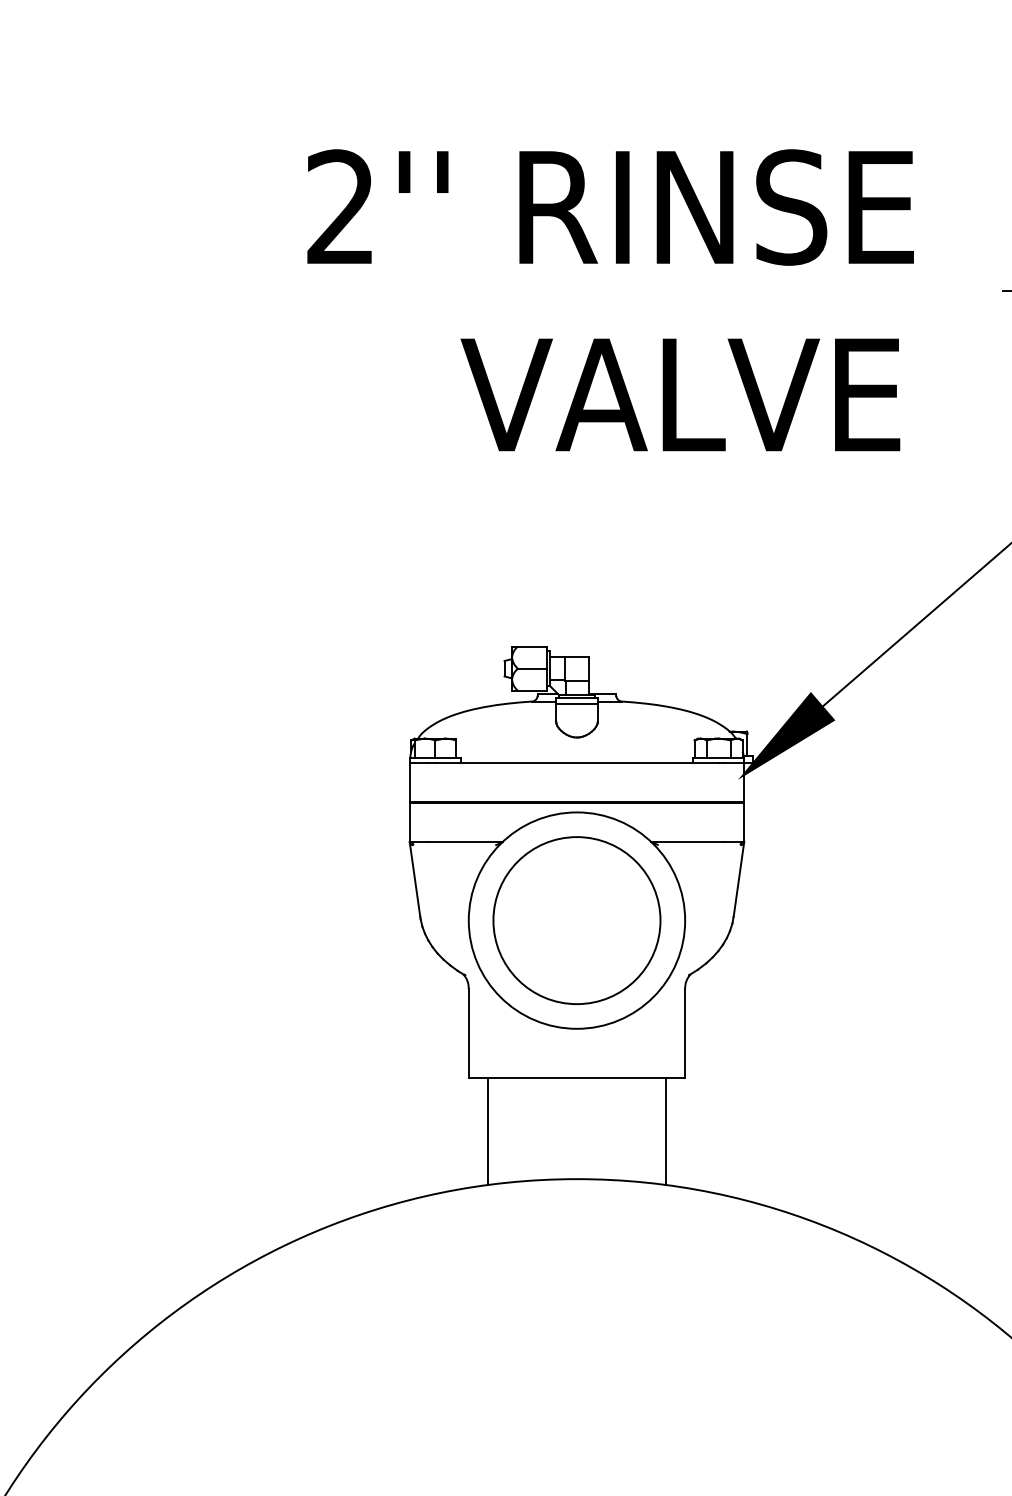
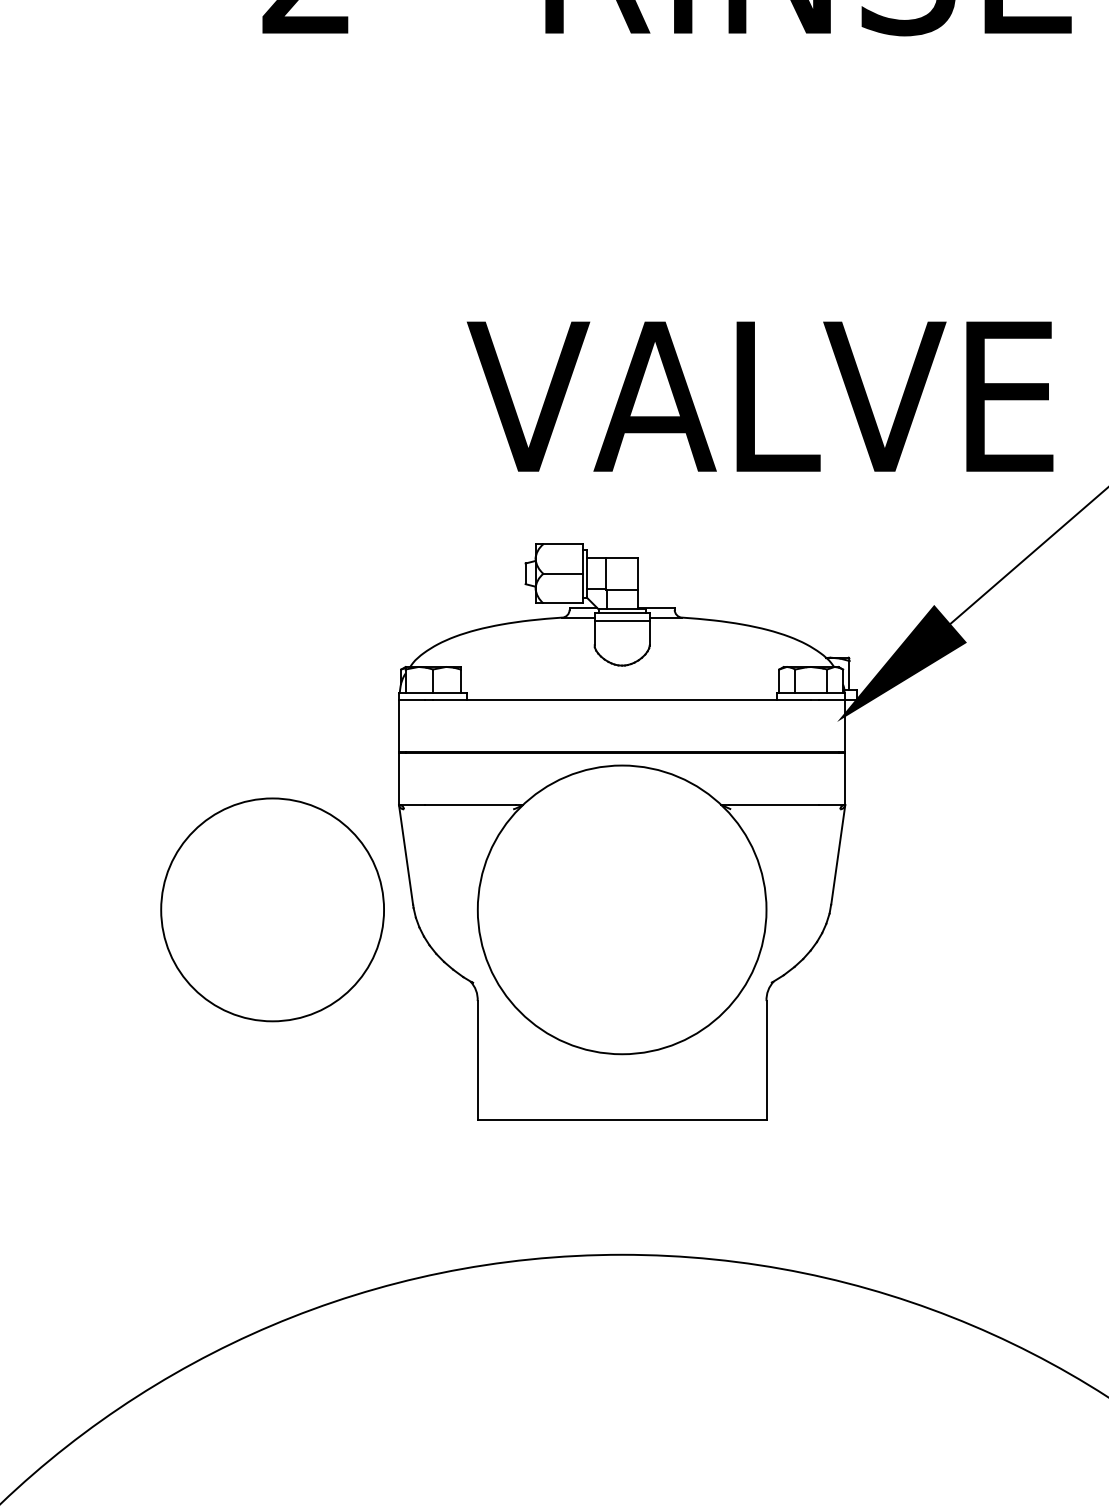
text: (680, 394) -> (760, 396), moved
circle: (576, 920) -> (271, 909), moved
line: (488, 1131) -> (504, 1191), removed
line: (665, 1131) -> (740, 1191), removed

